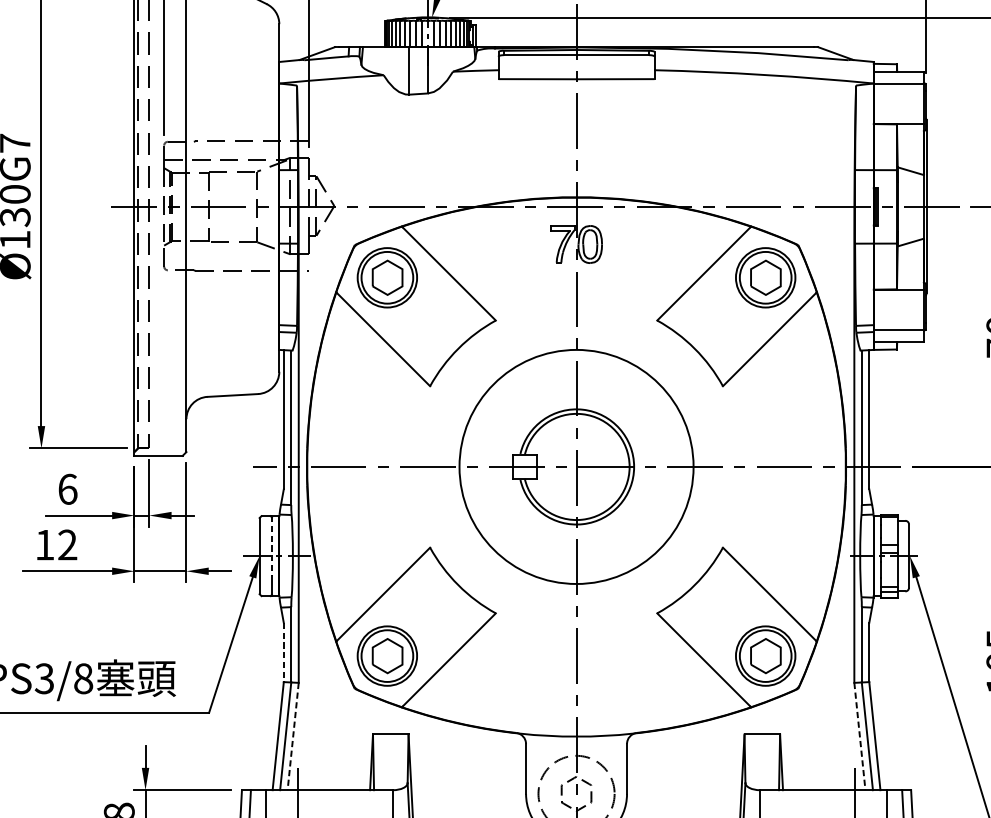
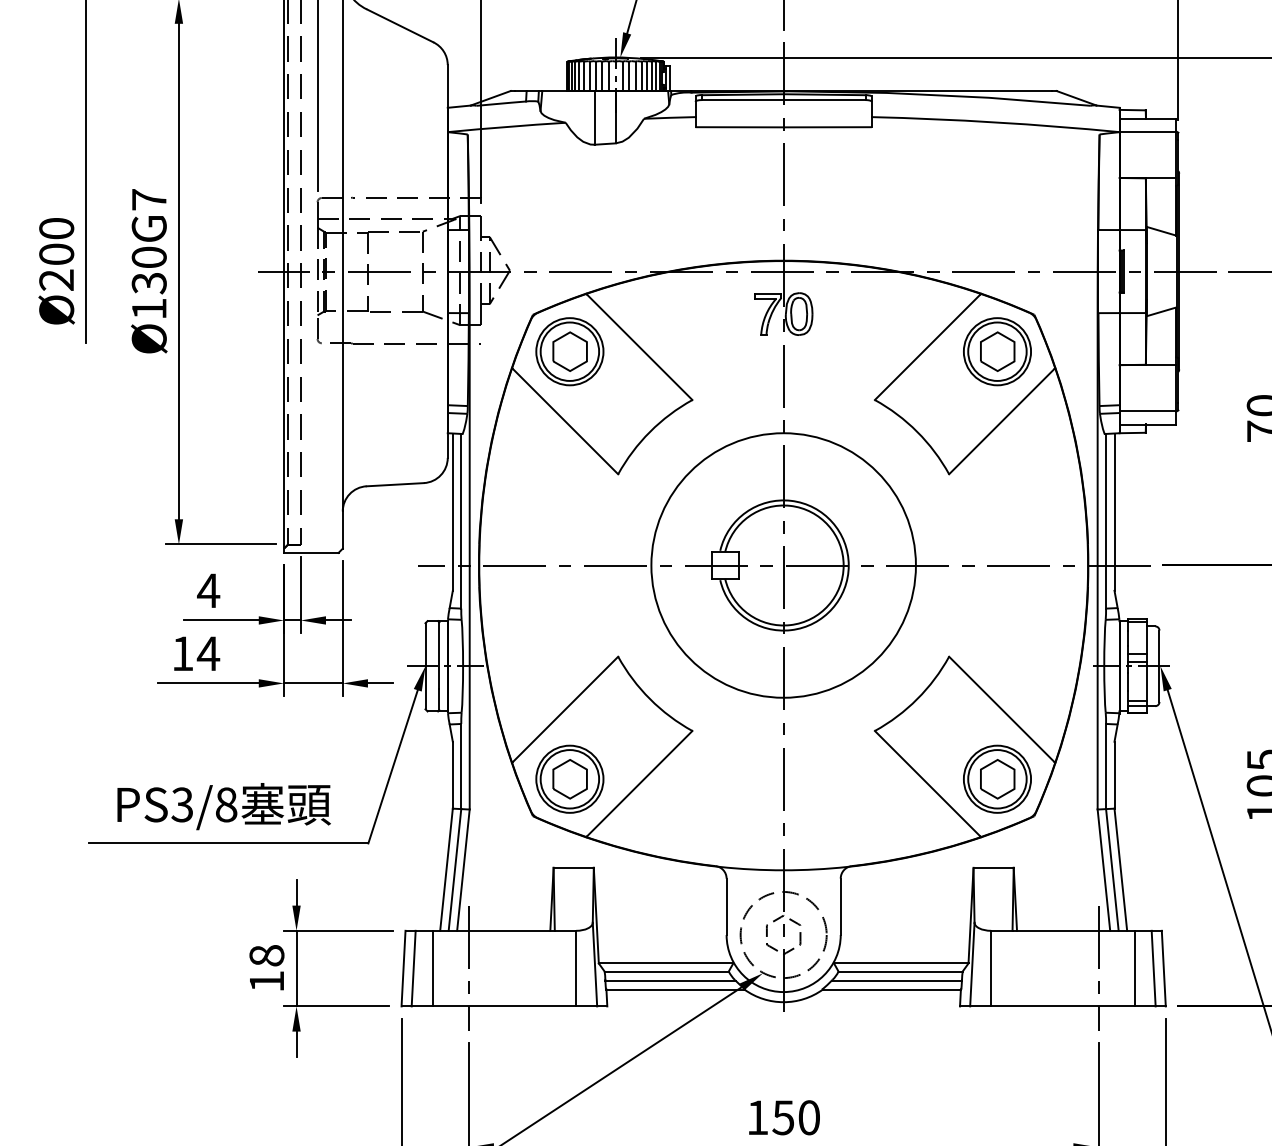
text: (67, 489) -> (208, 590), 6 -> 4
text: (67, 544) -> (208, 653), 12 -> 14
line: (272, 545) -> (439, 654), dashed -> solid
line: (283, 652) -> (452, 775), dashed -> solid
line: (293, 736) -> (463, 870), dashed -> solid
line: (859, 736) -> (1103, 870), dashed -> solid

